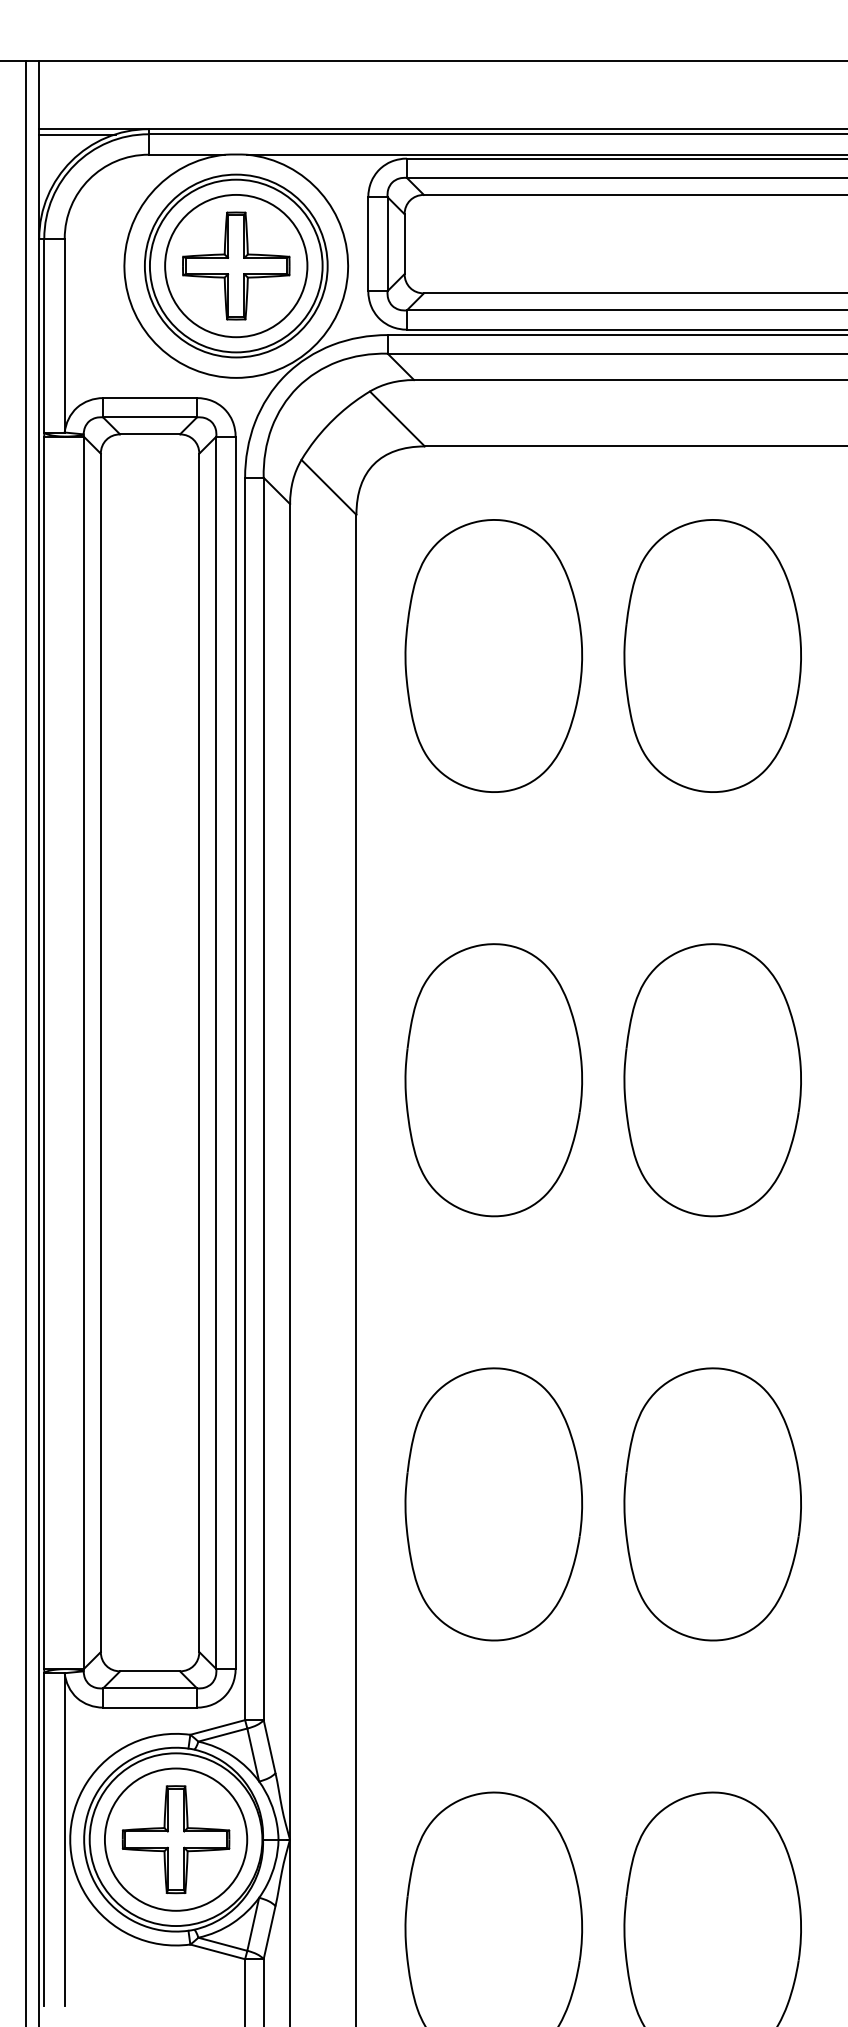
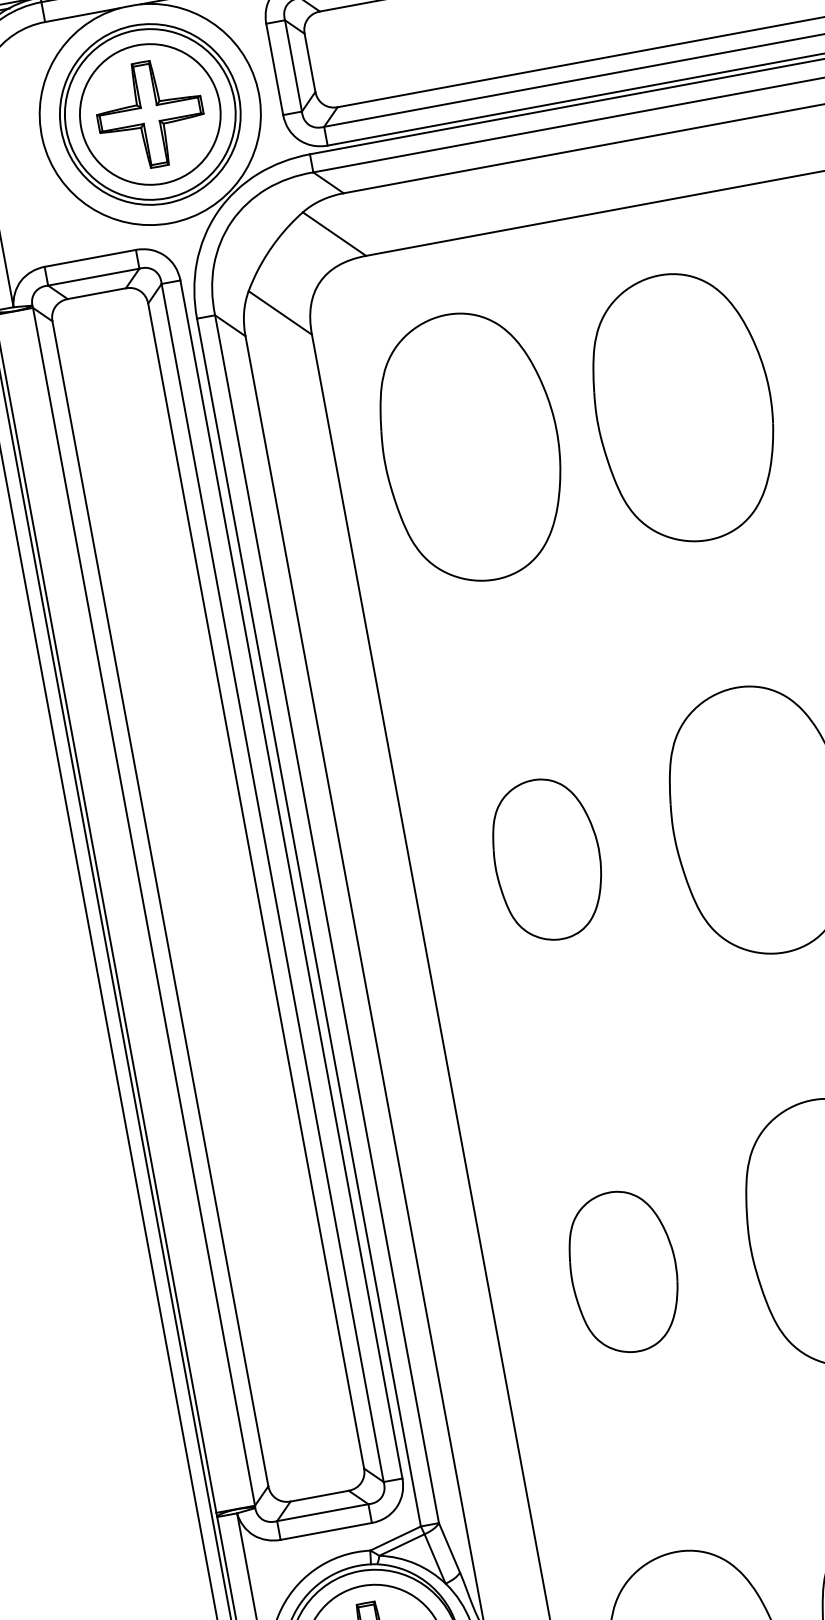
part: (493, 1080) -> (547, 859), size x0.6
part: (493, 1504) -> (623, 1272), size x0.6

